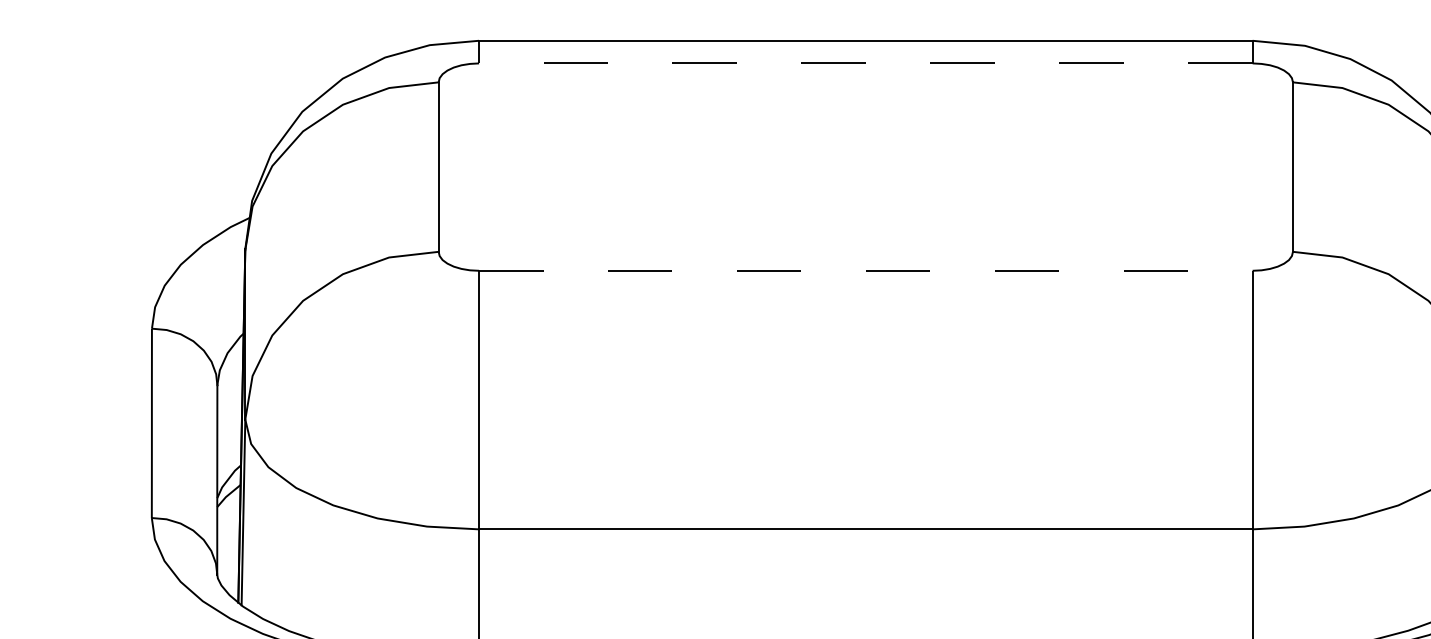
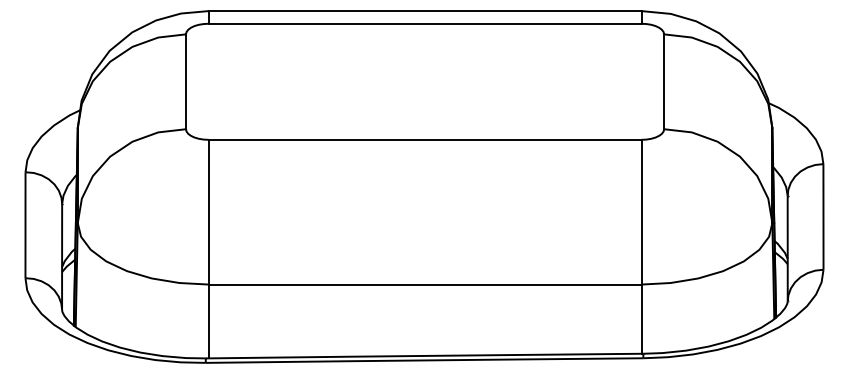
line: (864, 62) -> (424, 23), dashed -> solid
line: (866, 270) -> (425, 139), dashed -> solid

